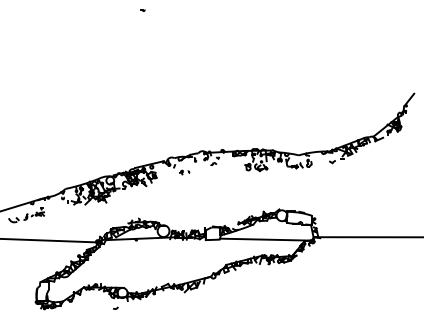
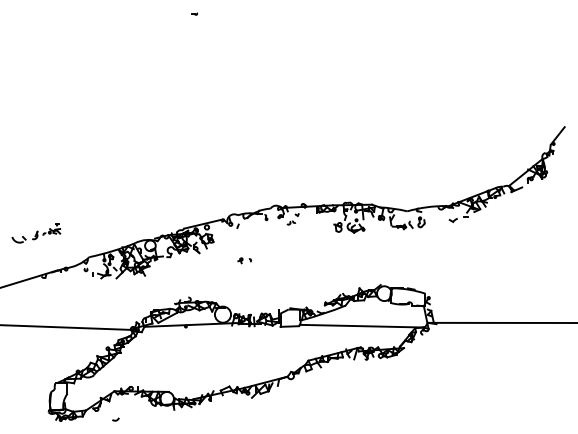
part: (184, 172) -> (244, 260), moved
part: (26, 215) -> (36, 233), moved
arc: (115, 308) -> (115, 419), moved

